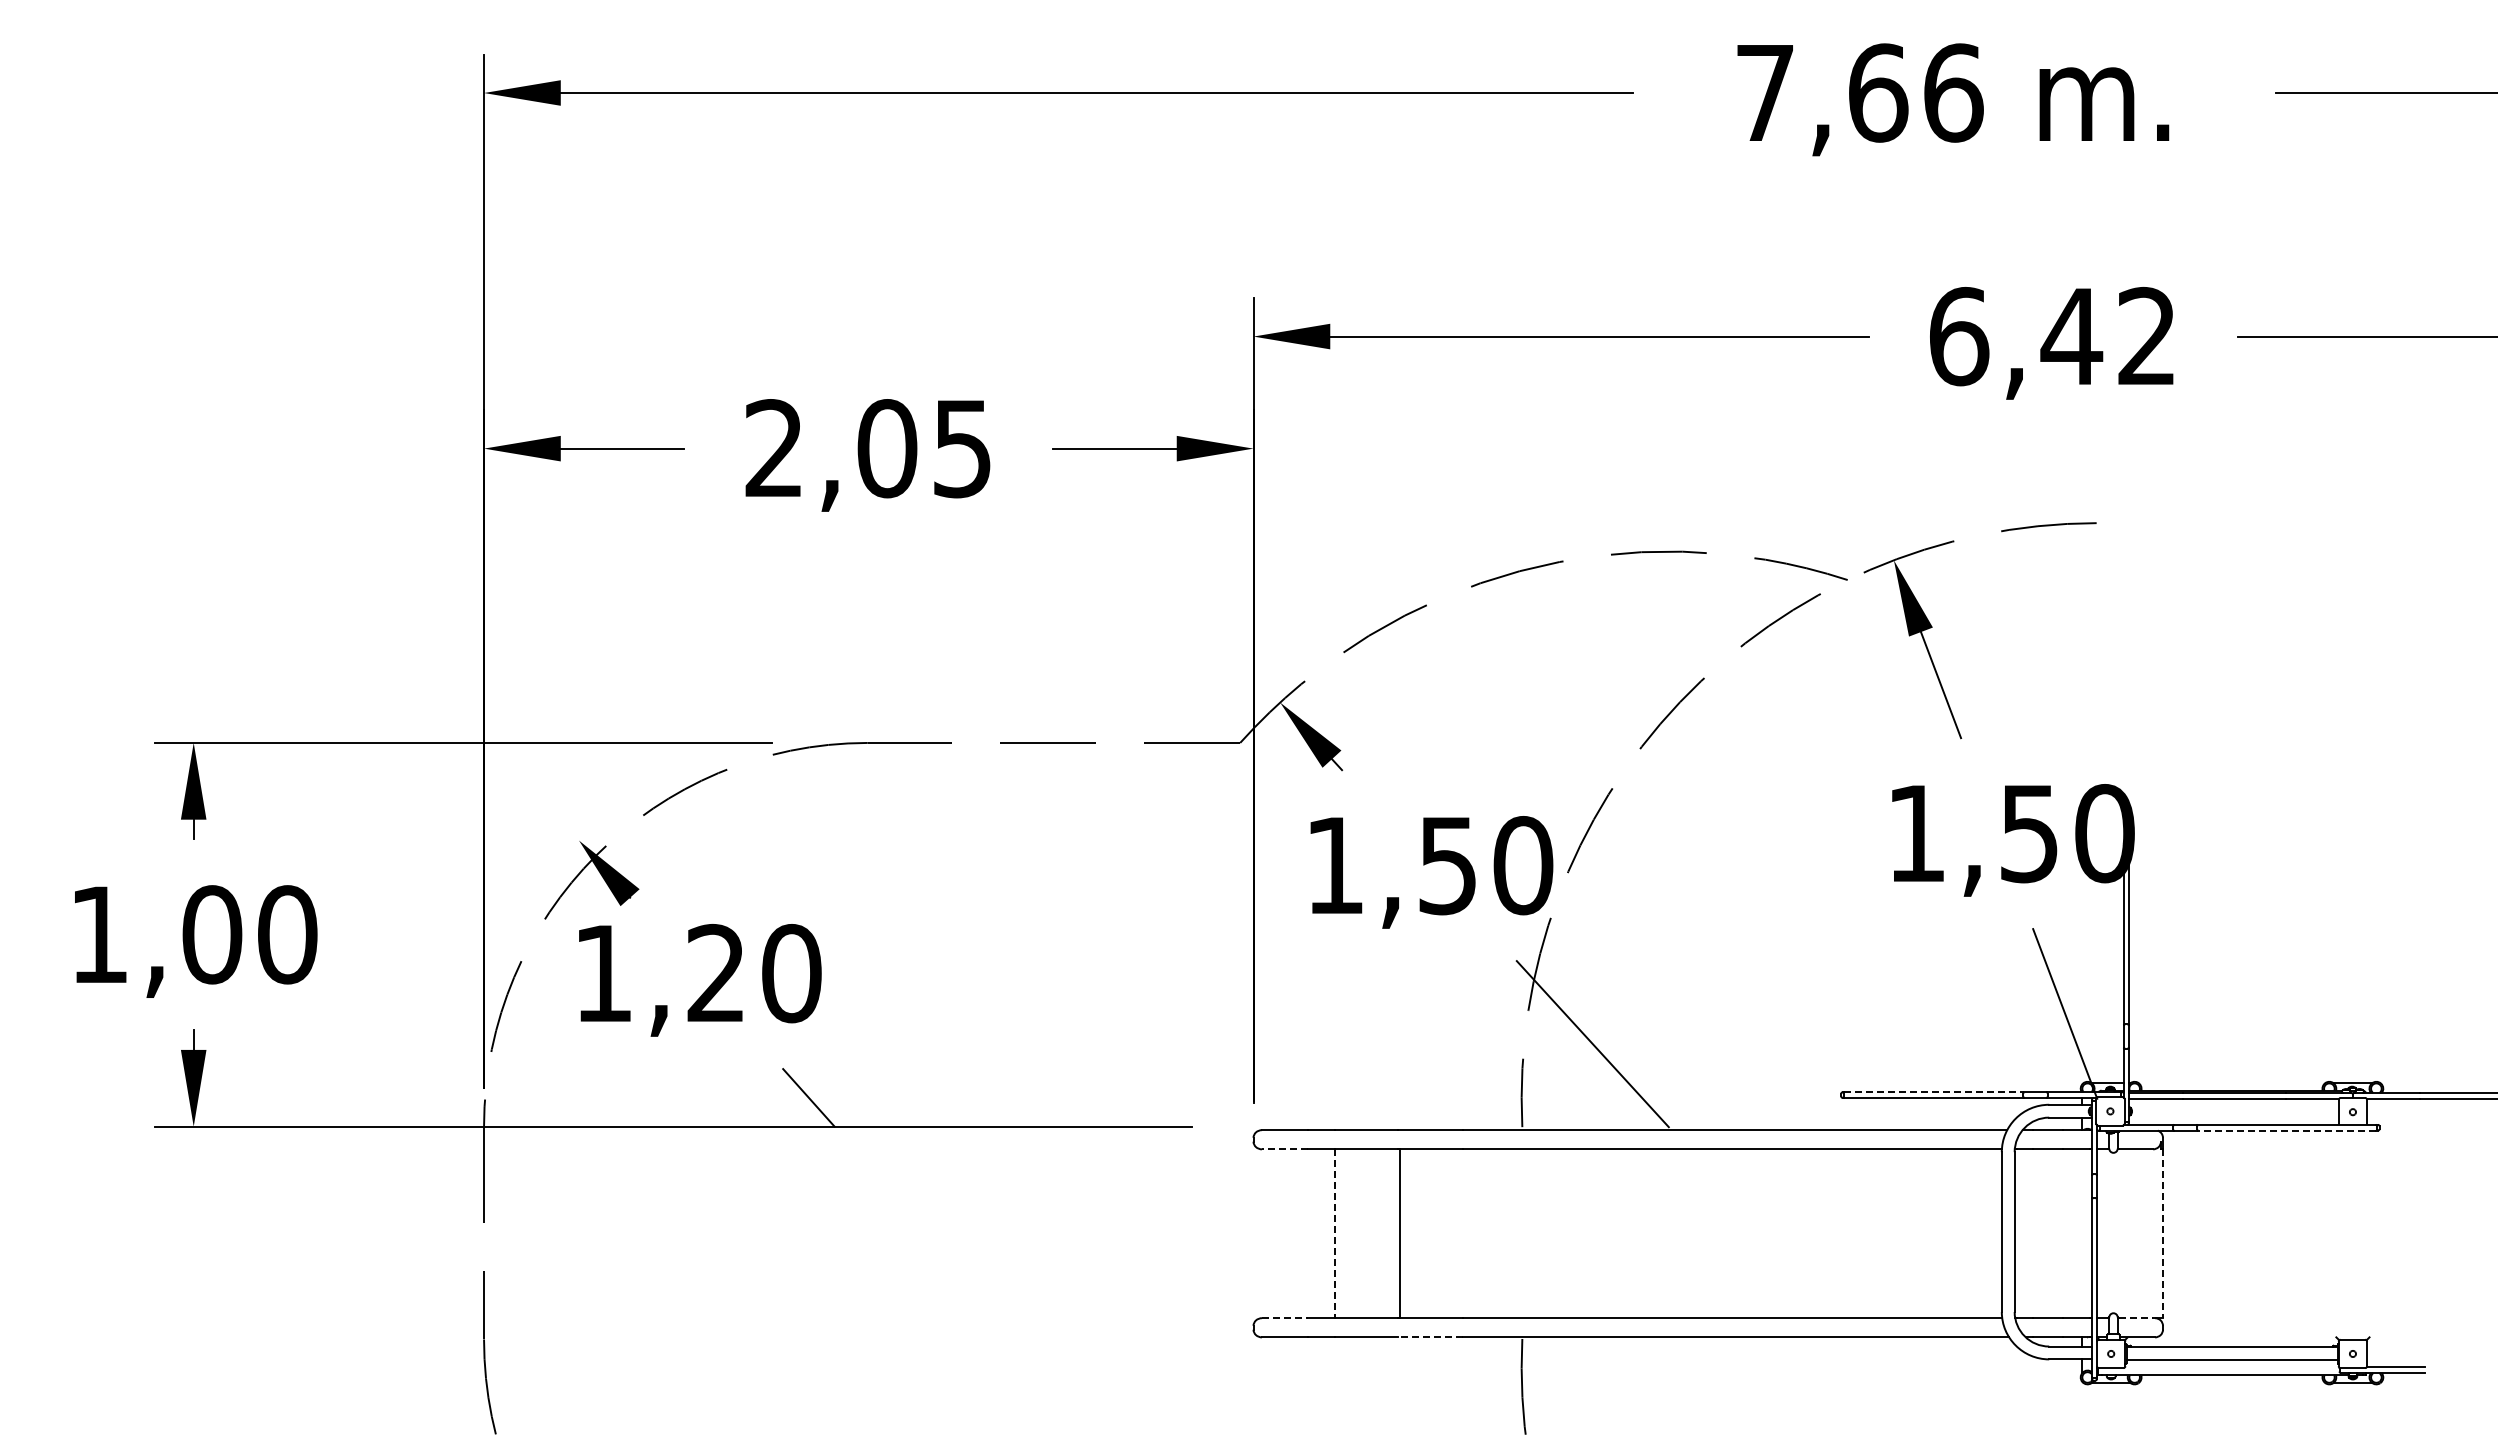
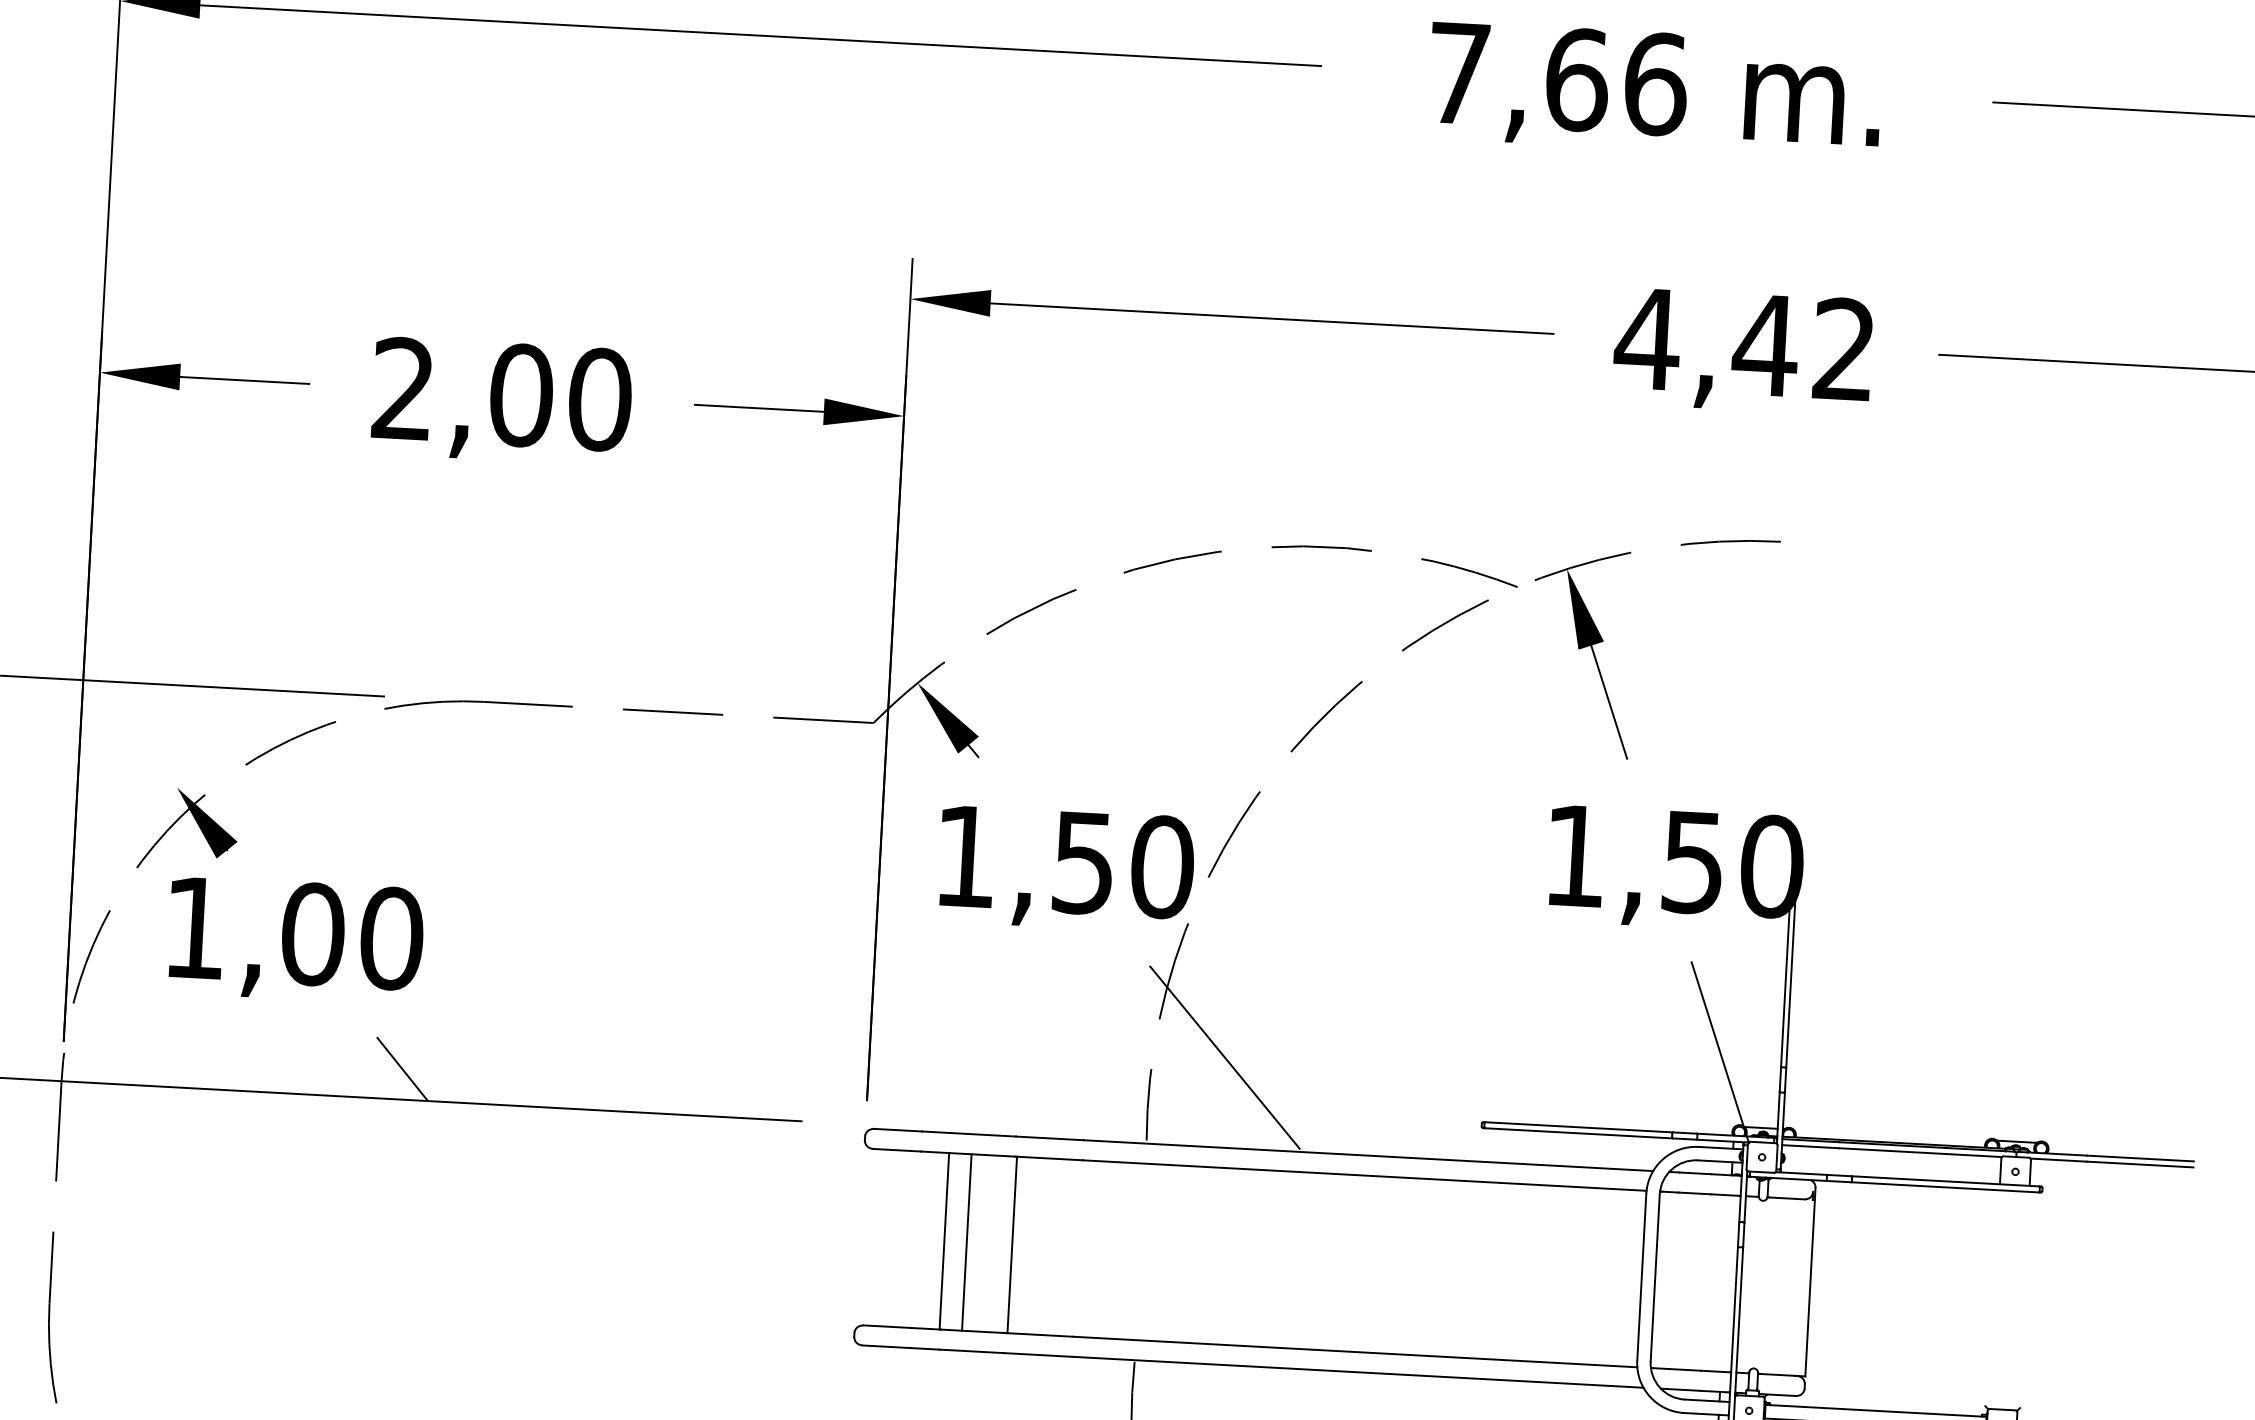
text: (1958, 336) -> (1647, 338), 6,42 -> 4,42
text: (962, 448) -> (599, 399), 2,05 -> 2,00
text: (716, 973) -> (313, 934), 1,20 -> 1,00
line: (1934, 1092) -> (1579, 1127), dashed -> solid
line: (2286, 1130) -> (1945, 1187), dashed -> solid
line: (1284, 1149) -> (896, 1150), dashed -> solid
line: (1356, 1233) -> (967, 1242), added
line: (1334, 1234) -> (944, 1242), dashed -> solid
line: (2162, 1234) -> (1809, 1288), dashed -> solid
line: (1284, 1318) -> (887, 1327), dashed -> solid
line: (2136, 1318) -> (1777, 1375), dashed -> solid
line: (1429, 1337) -> (1037, 1355), dashed -> solid

